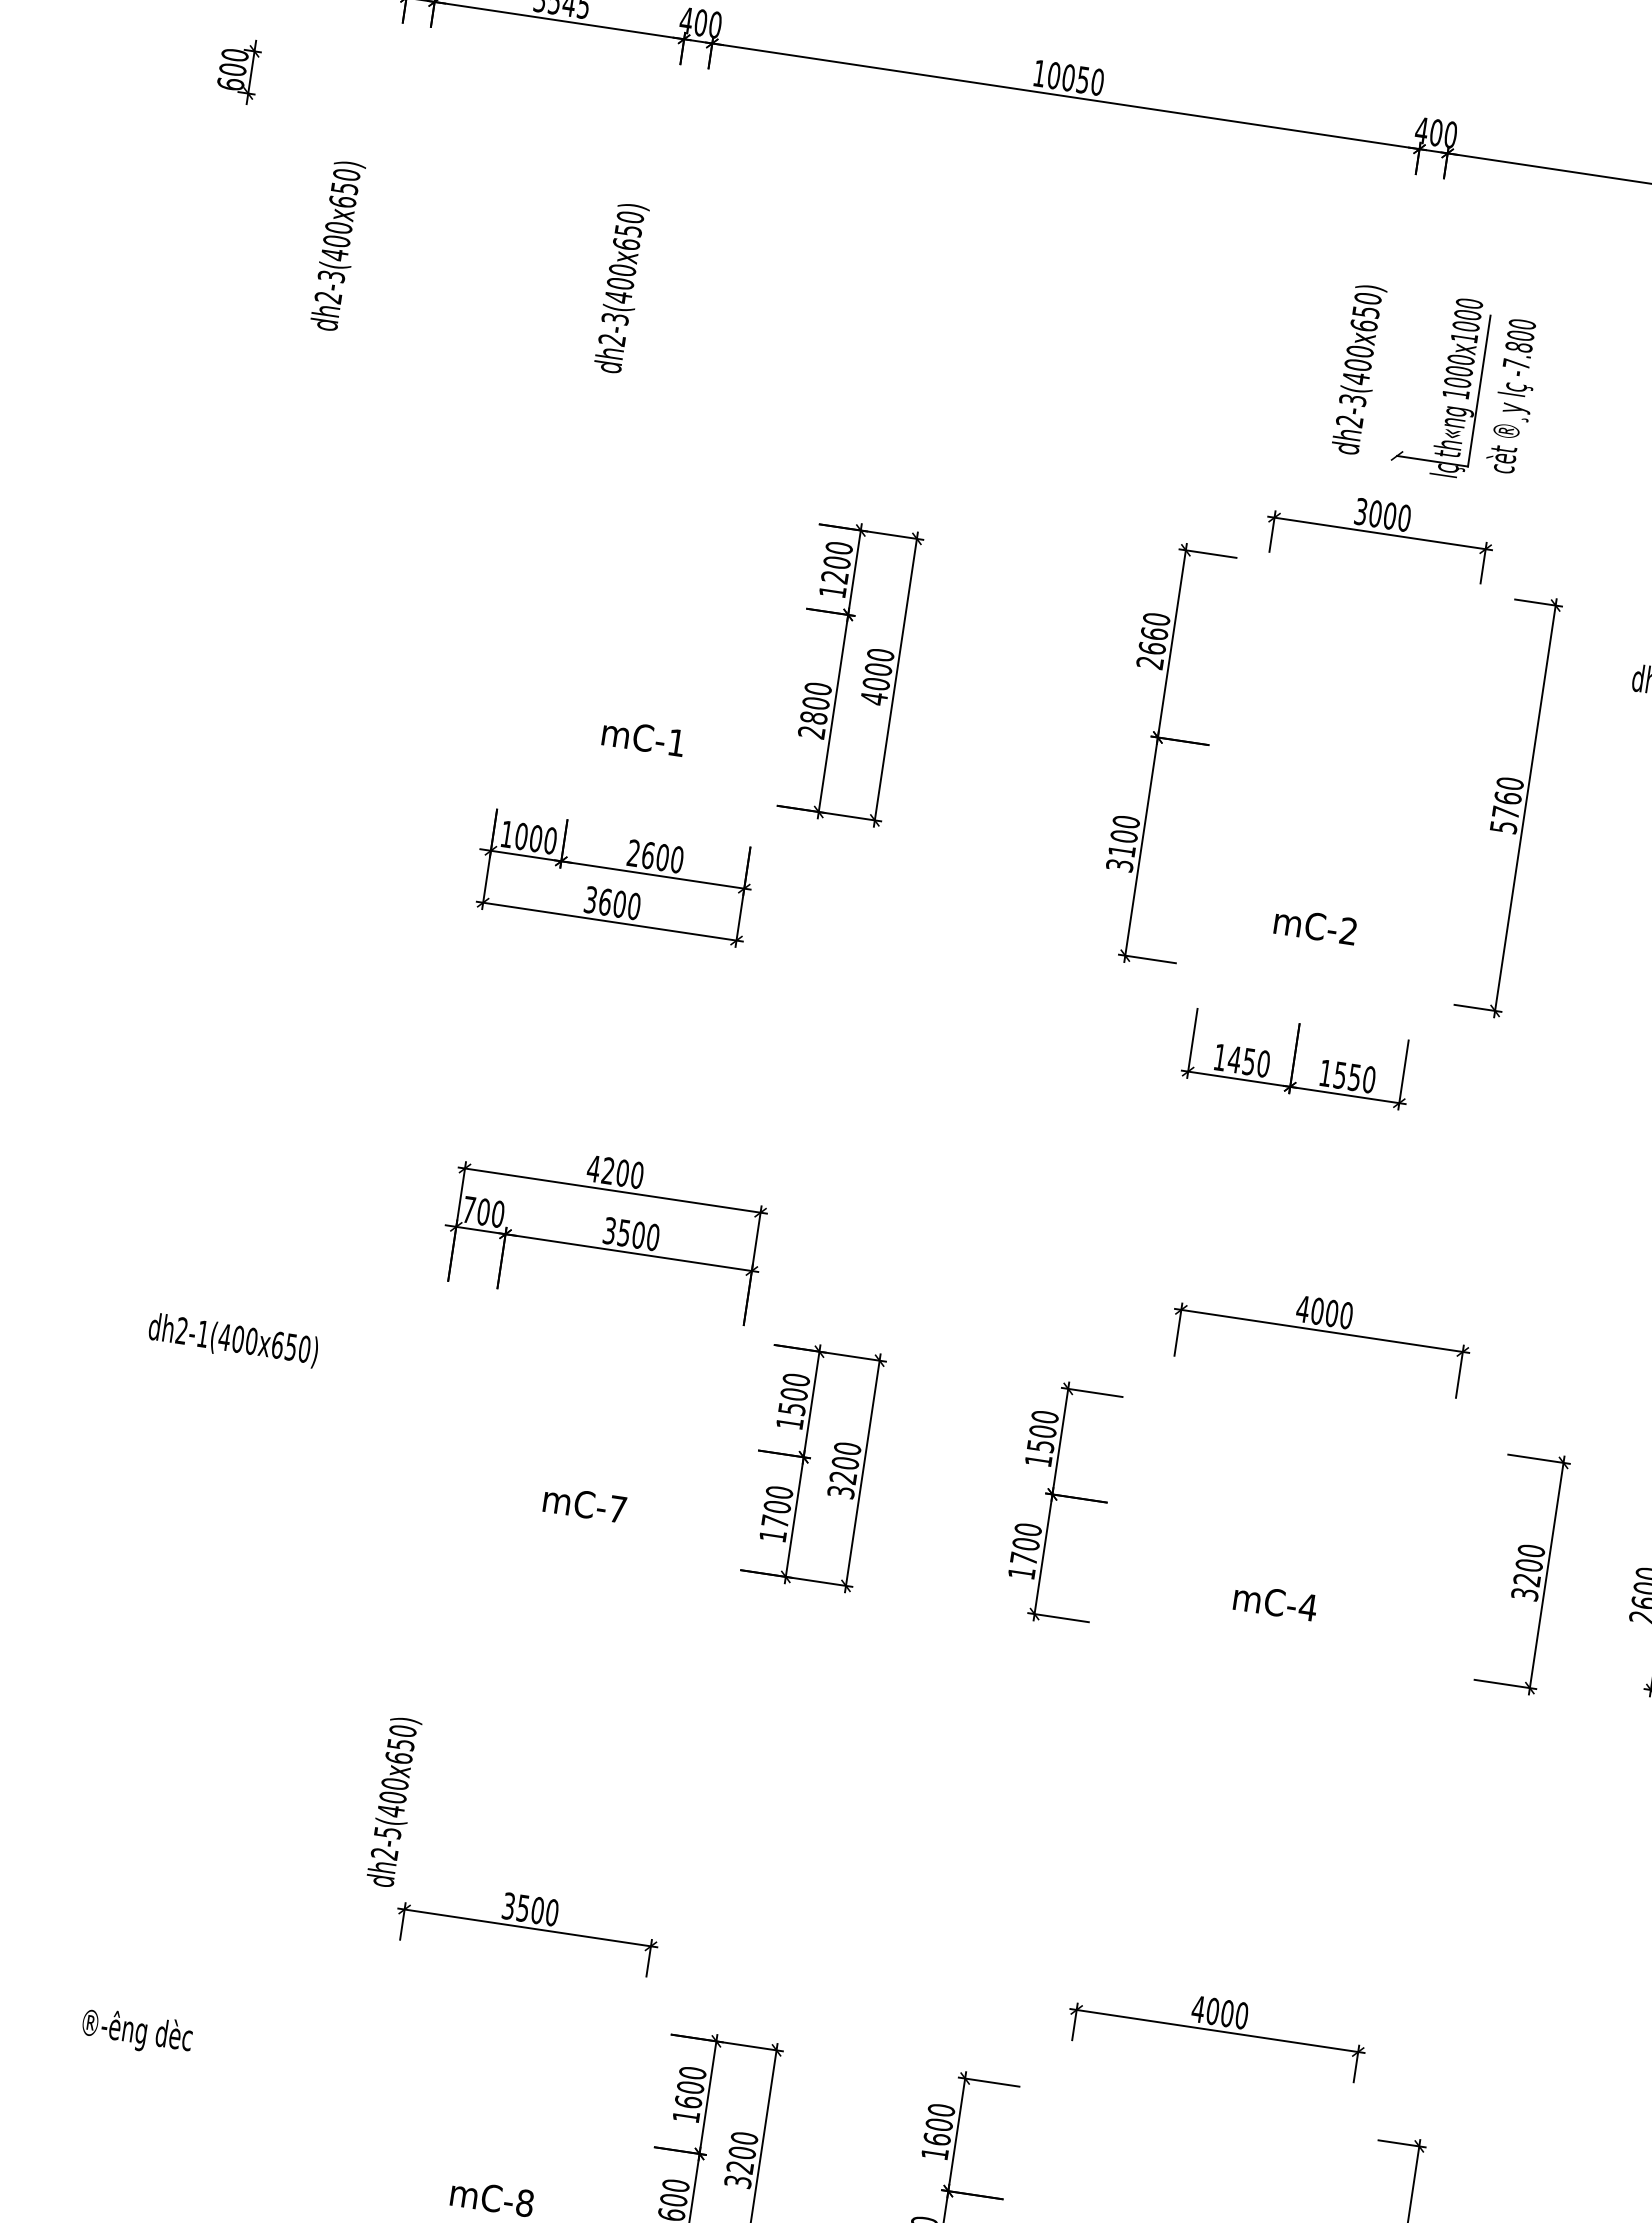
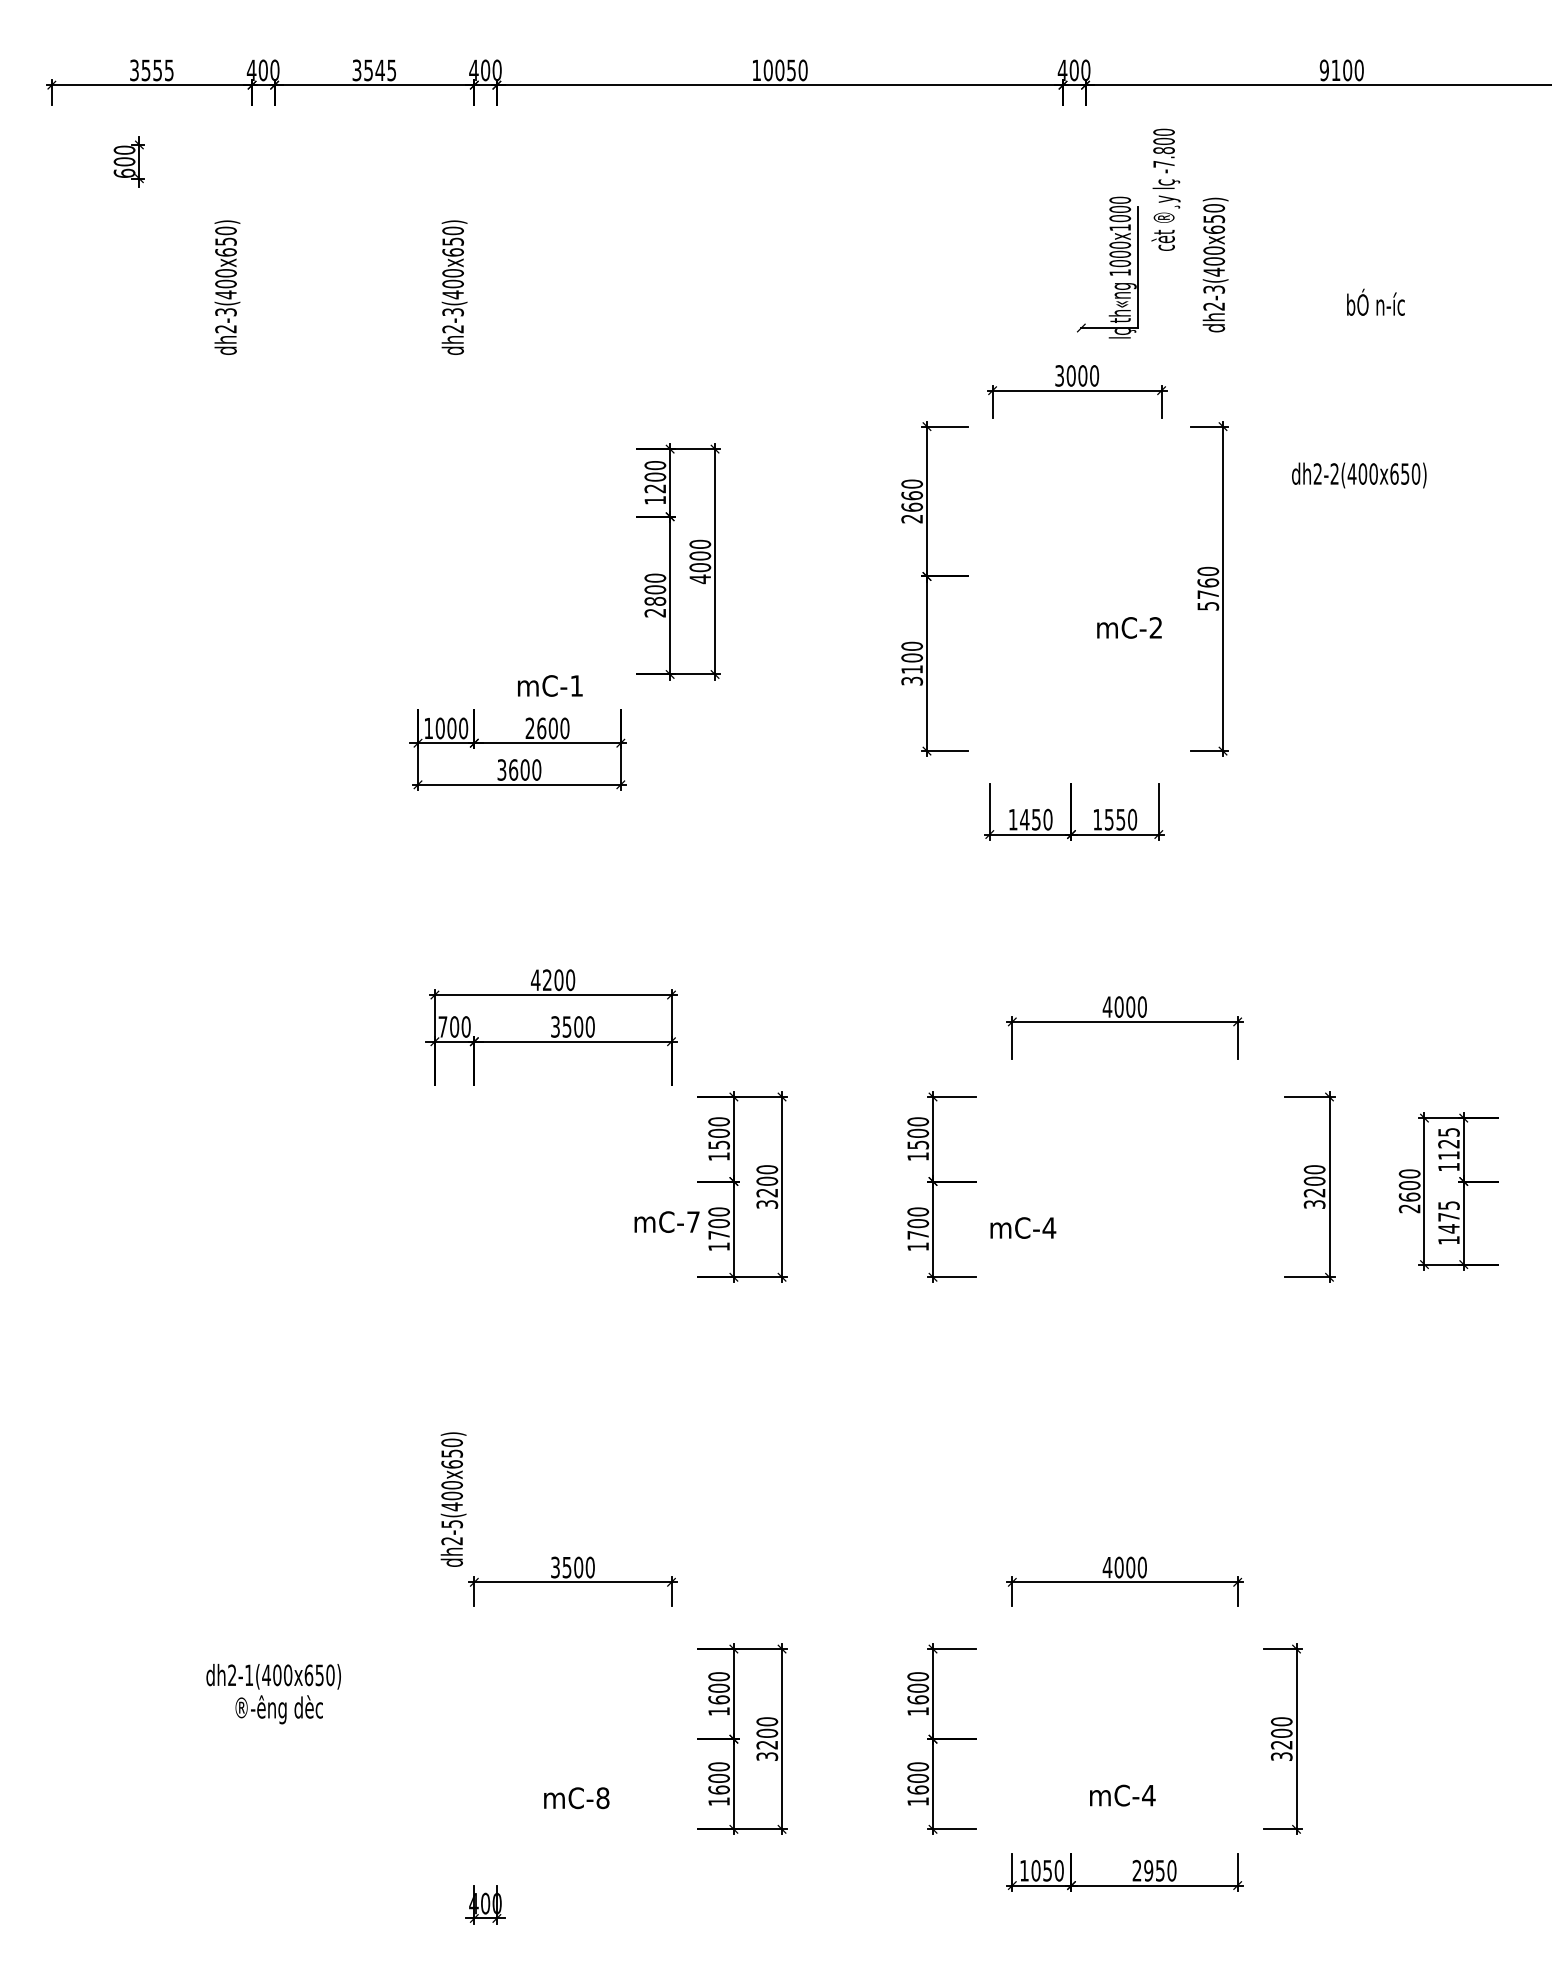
text: (1359, 369) -> (1215, 264), moved
text: (1513, 396) -> (1165, 189), moved
text: (643, 737) -> (550, 685), moved
text: (1315, 925) -> (1129, 627), moved
text: (233, 1340) -> (273, 1676), moved
text: (584, 1503) -> (666, 1221), moved
text: (1275, 1601) -> (1023, 1227), moved

